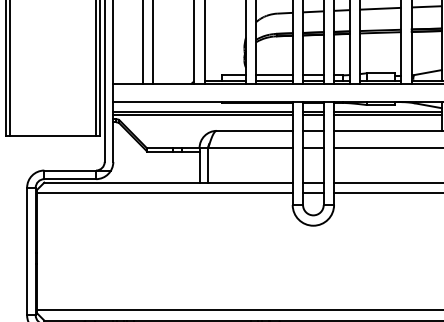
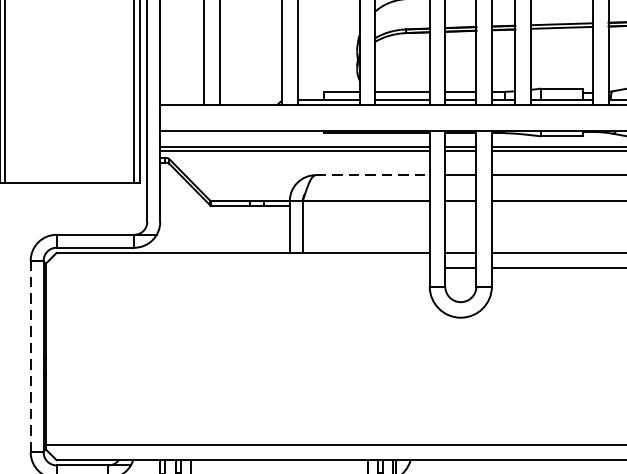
line: (254, 130) -> (372, 174), solid -> dashed
line: (164, 192) -> (237, 267), removed
line: (27, 251) -> (31, 356), solid -> dashed

